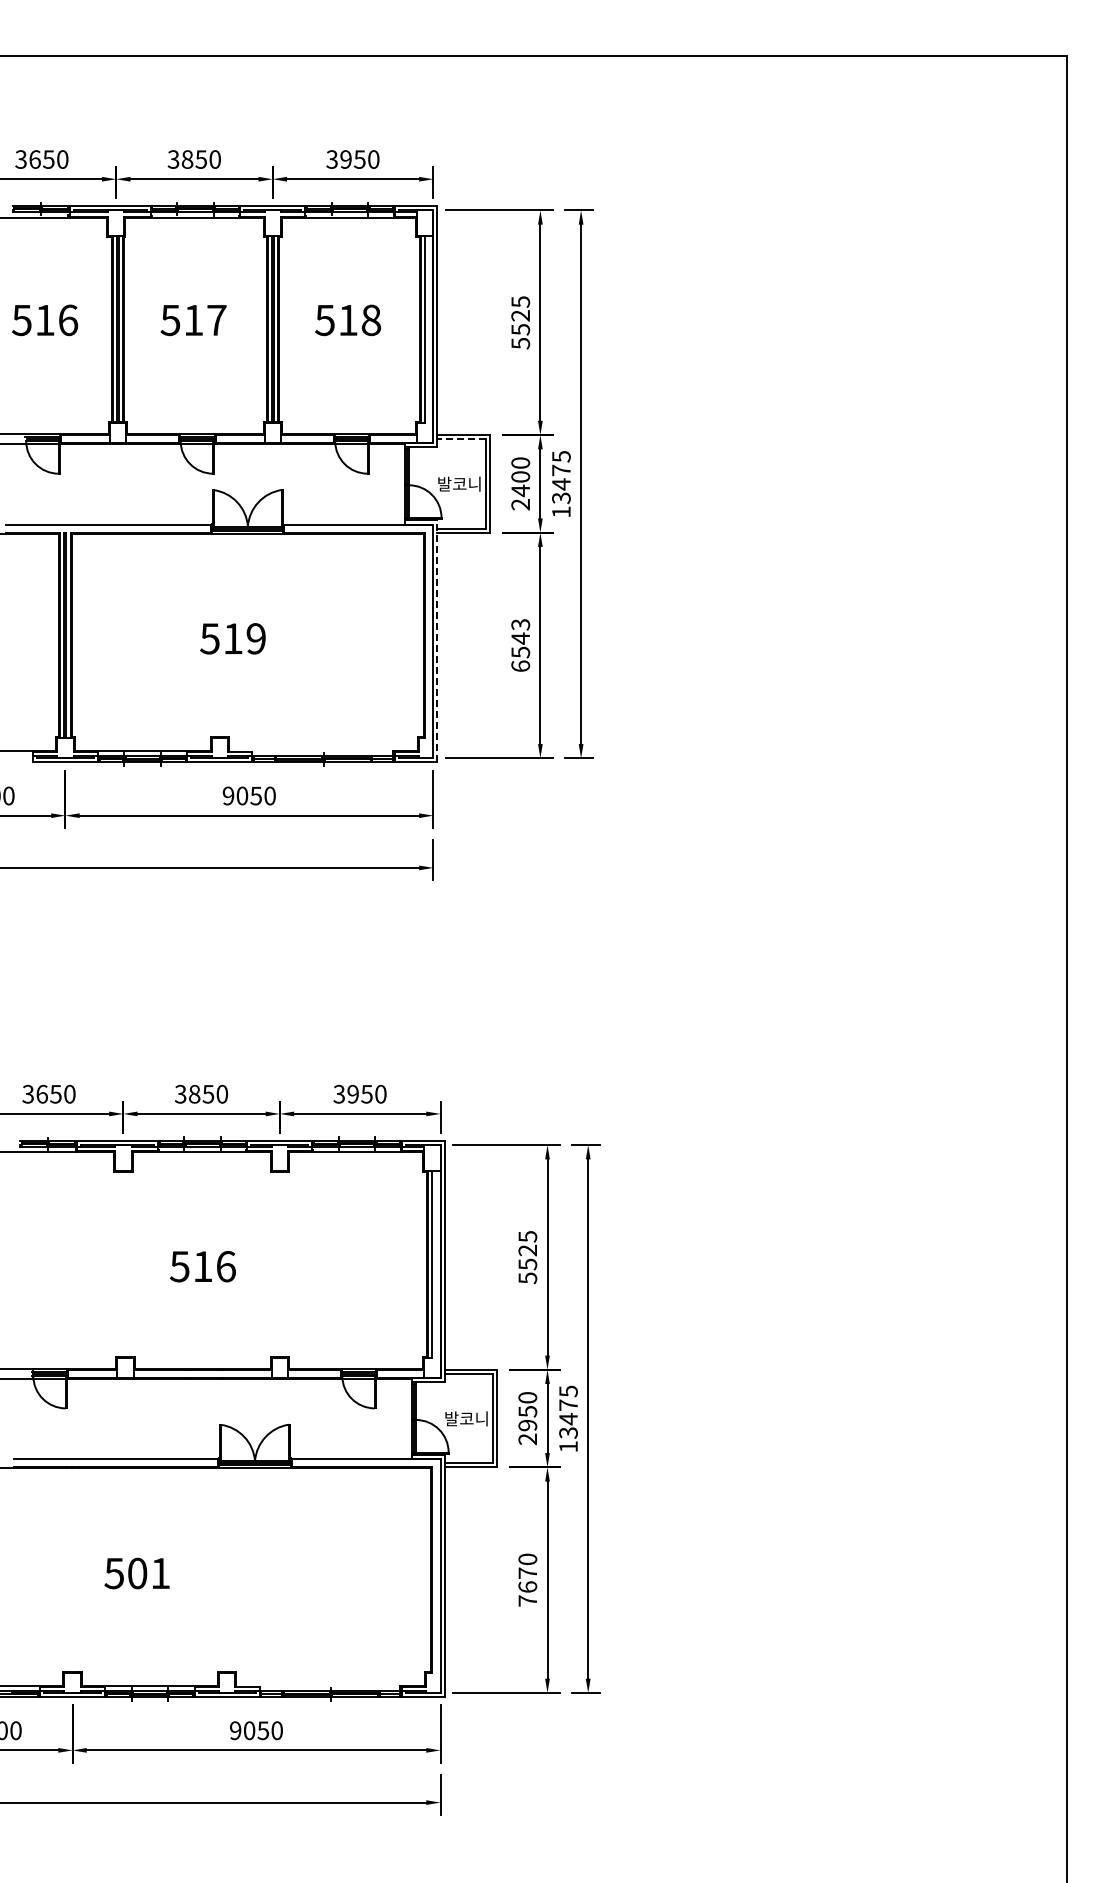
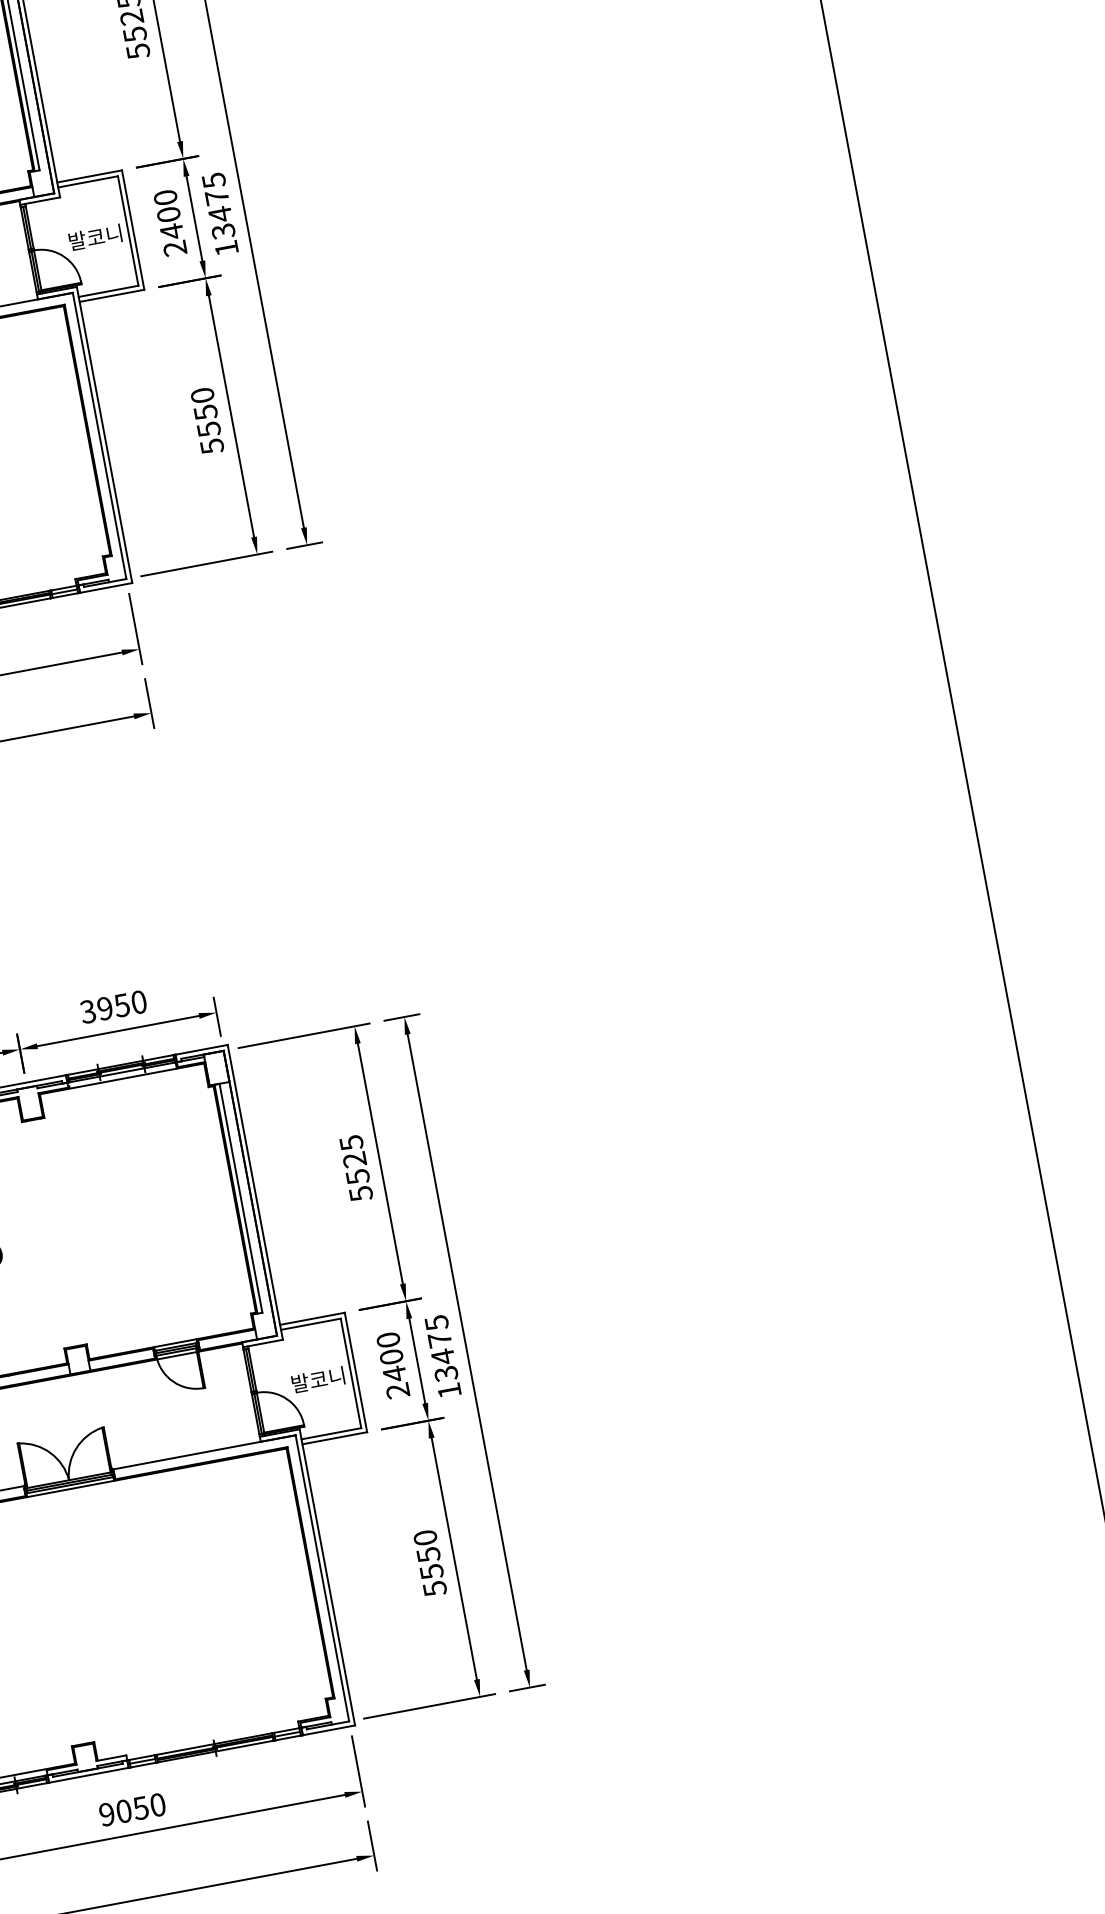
line: (461, 439) -> (87, 182), dashed -> solid
line: (437, 641) -> (104, 435), dashed -> solid
text: (520, 645) -> (207, 421), 6543 -> 5550
text: (527, 1418) -> (392, 1365), 2950 -> 2400
text: (527, 1586) -> (431, 1571), 7670 -> 5550

